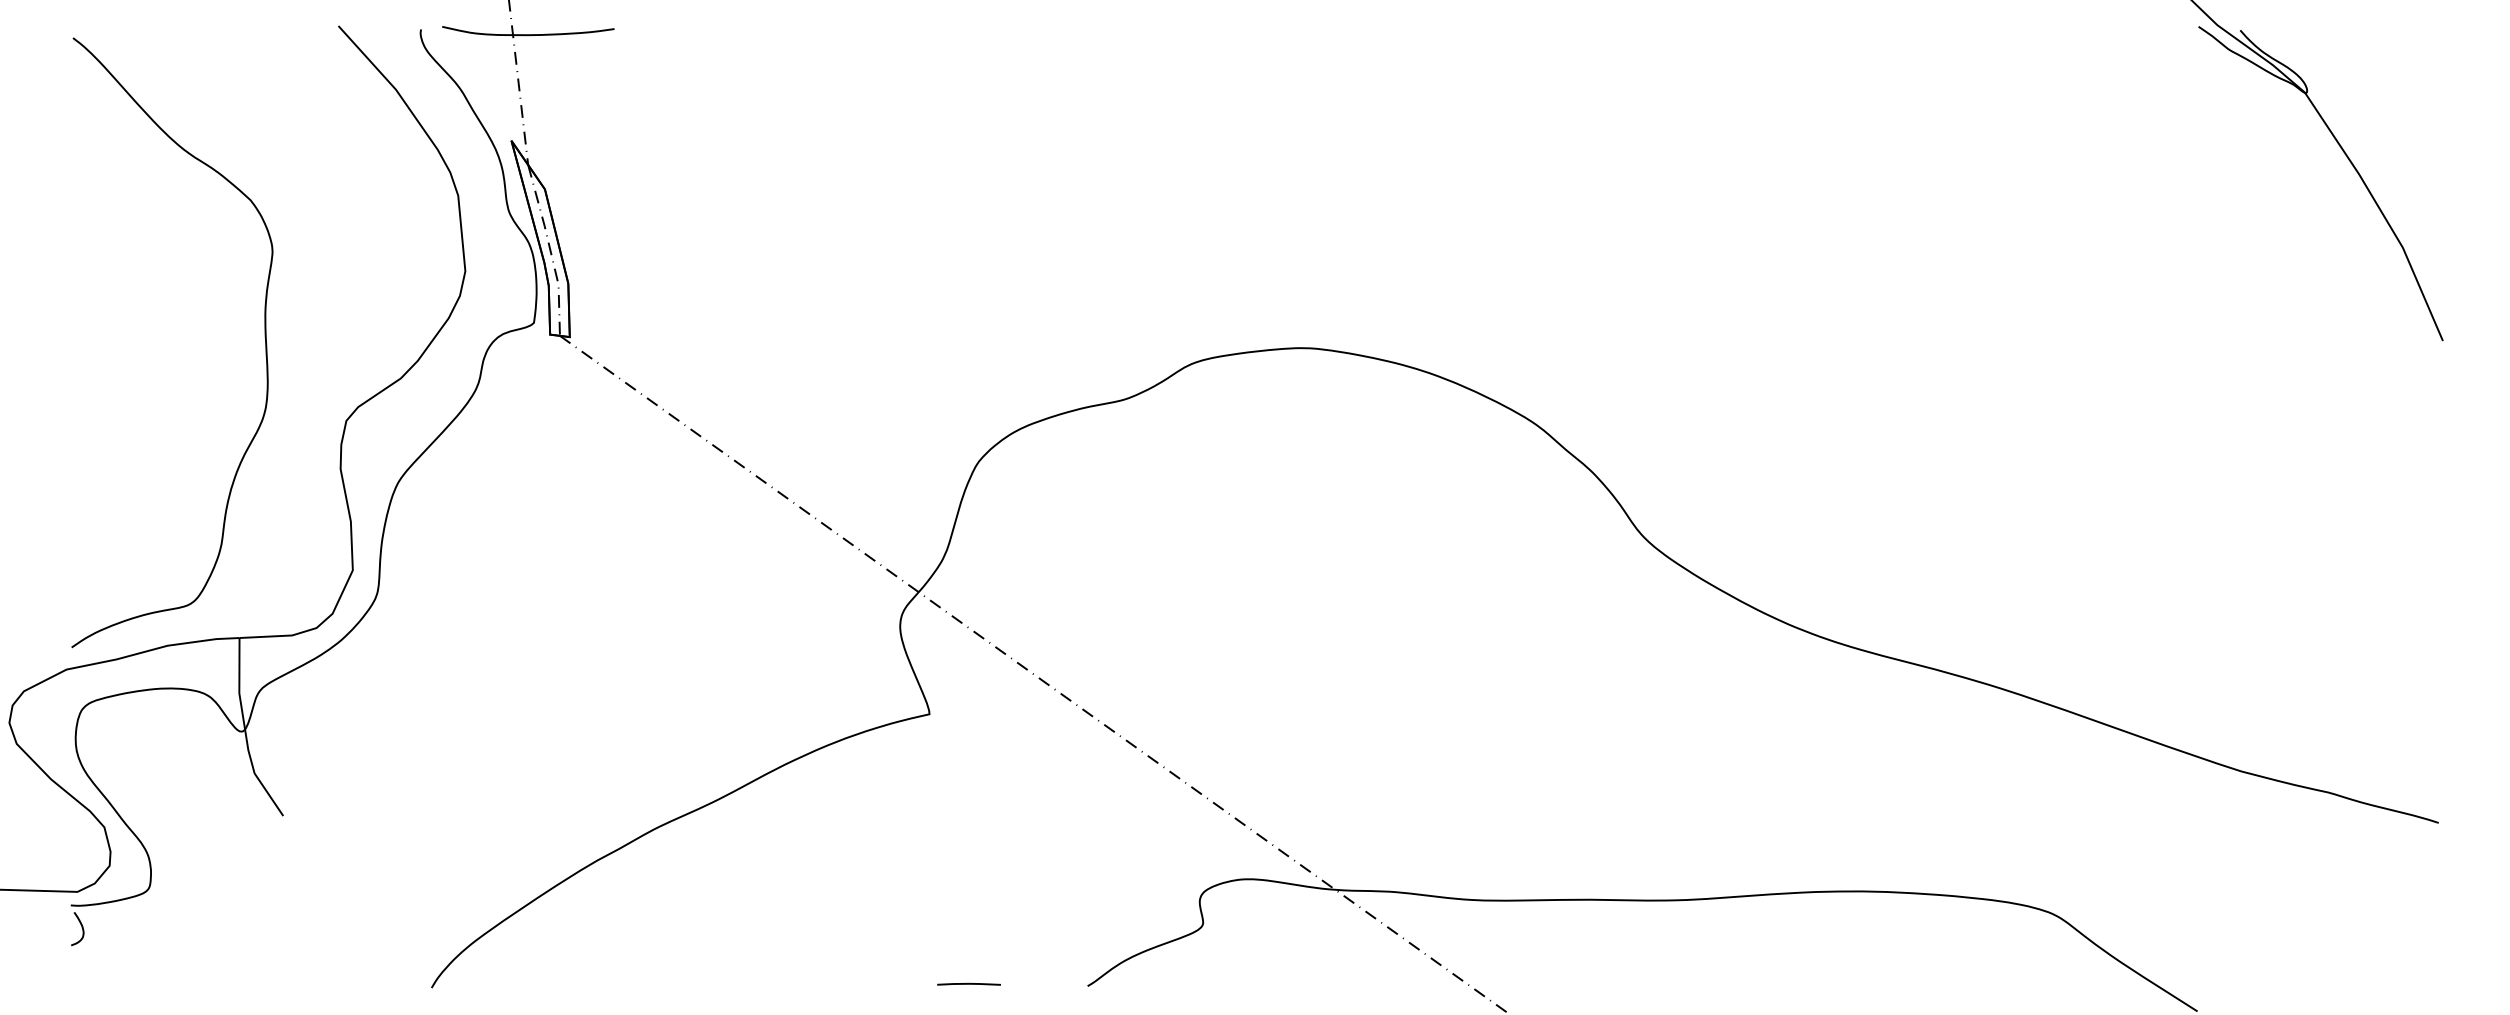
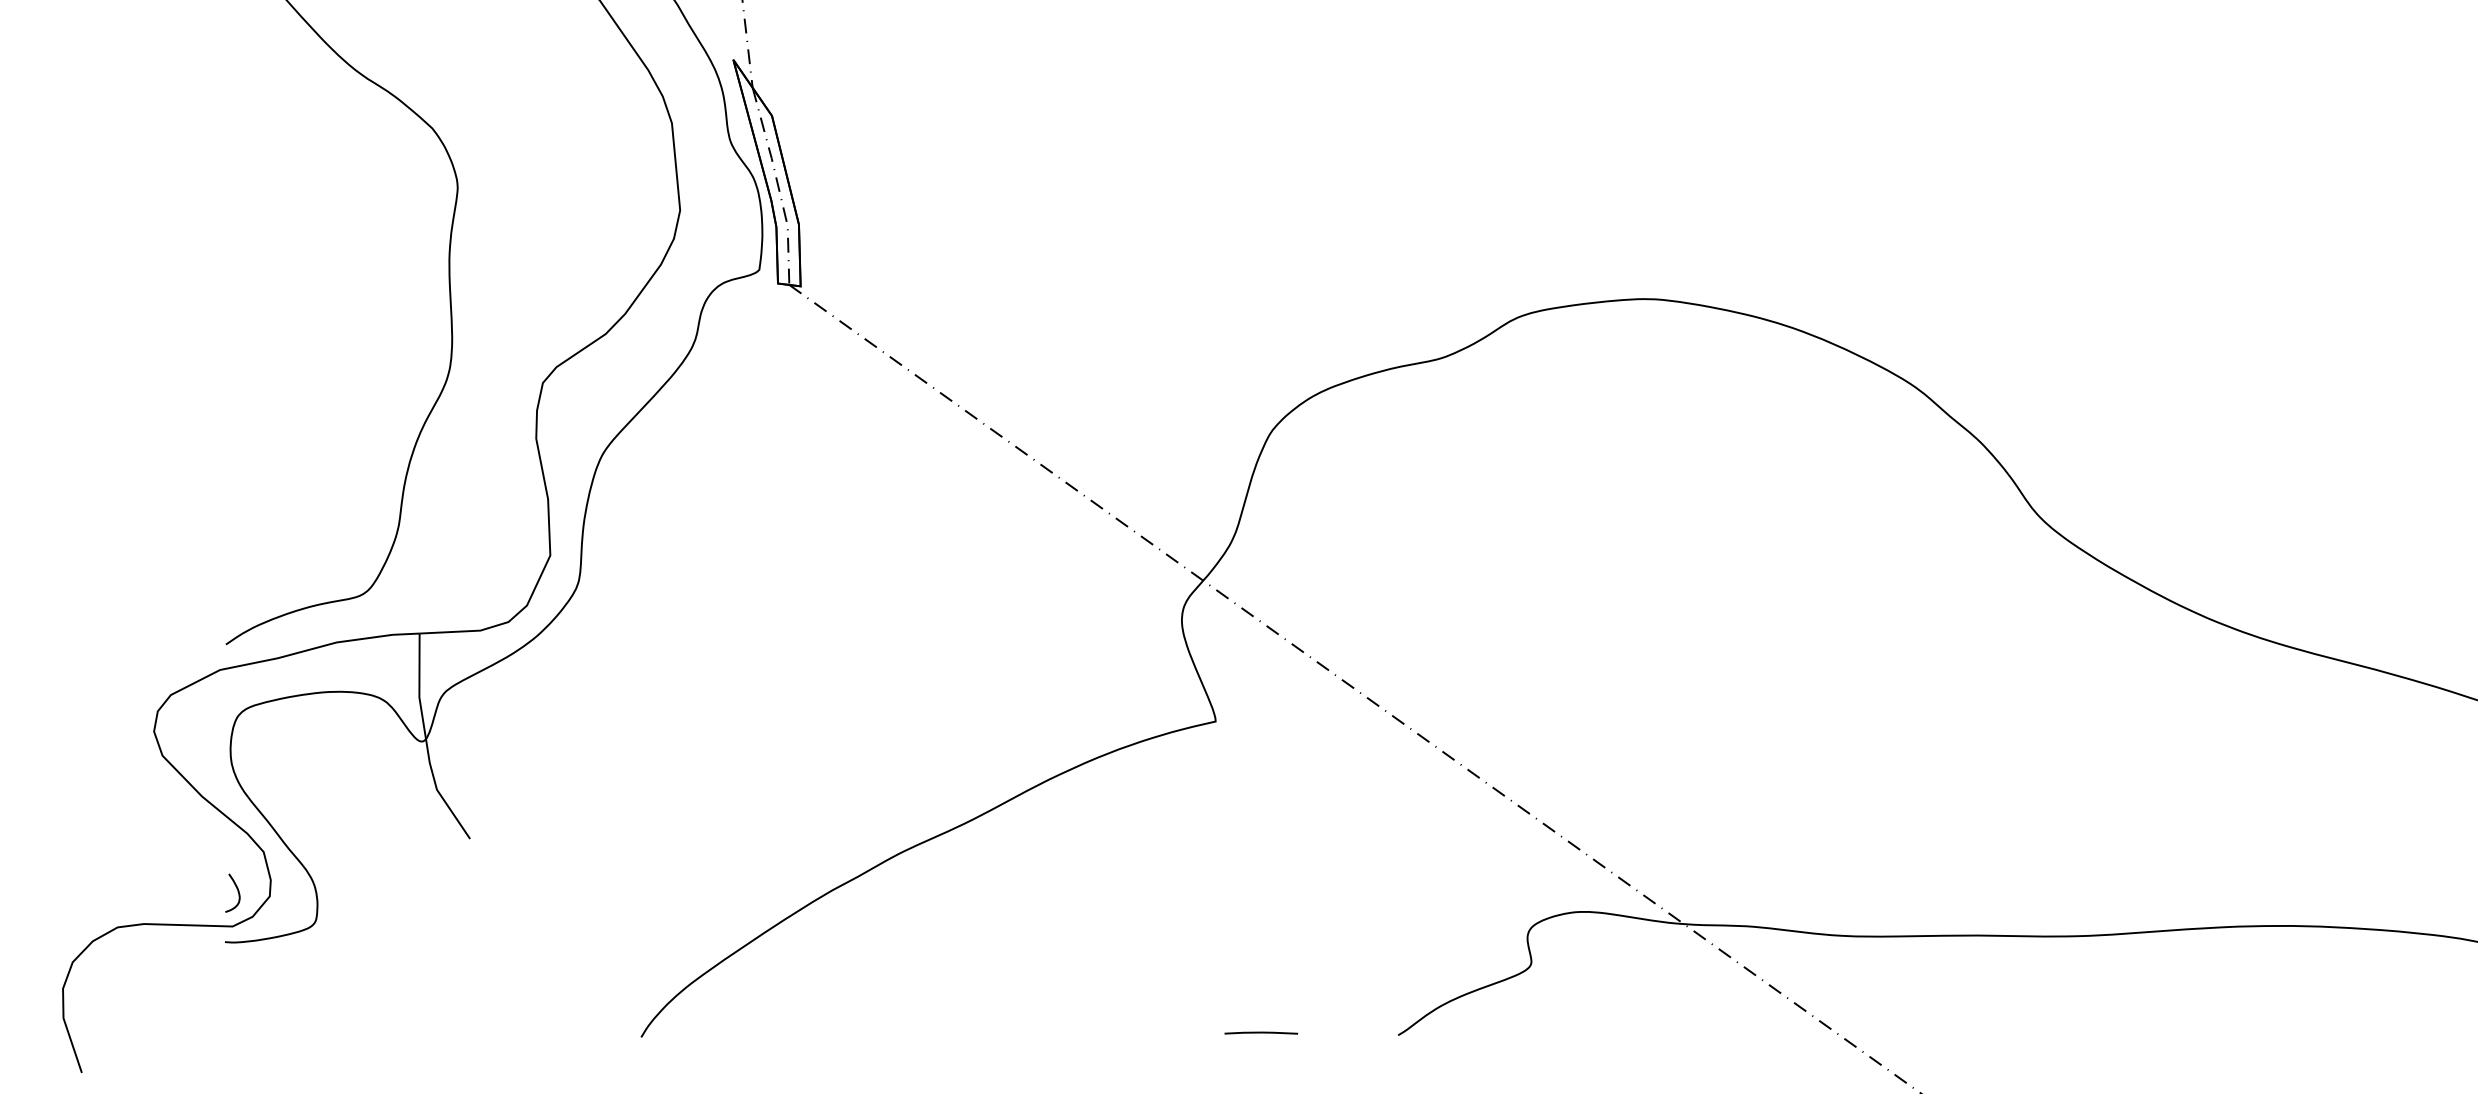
curve: (81, 927) -> (237, 891), moved

